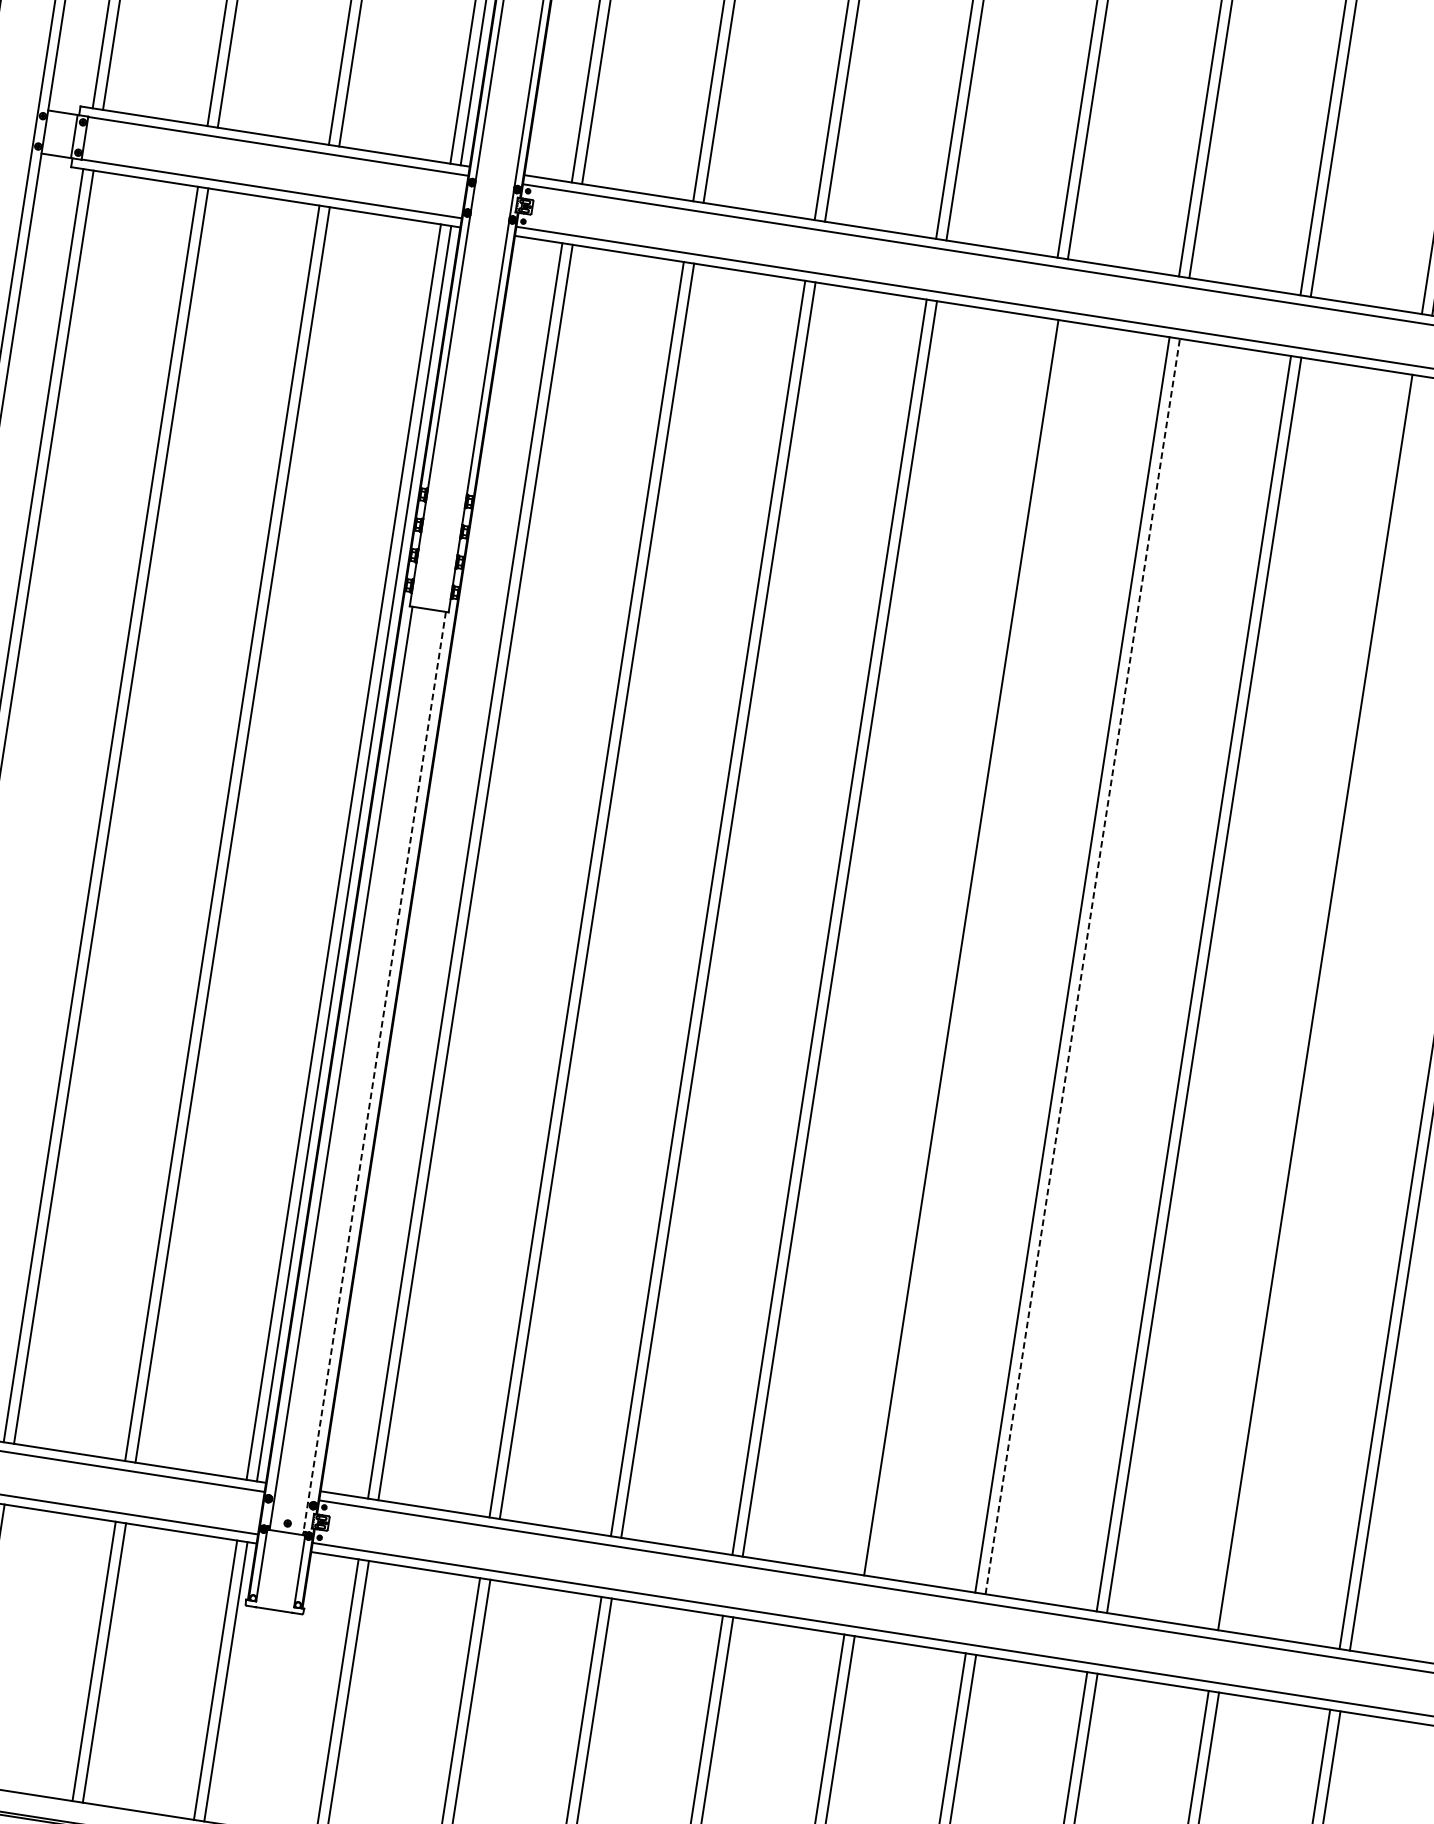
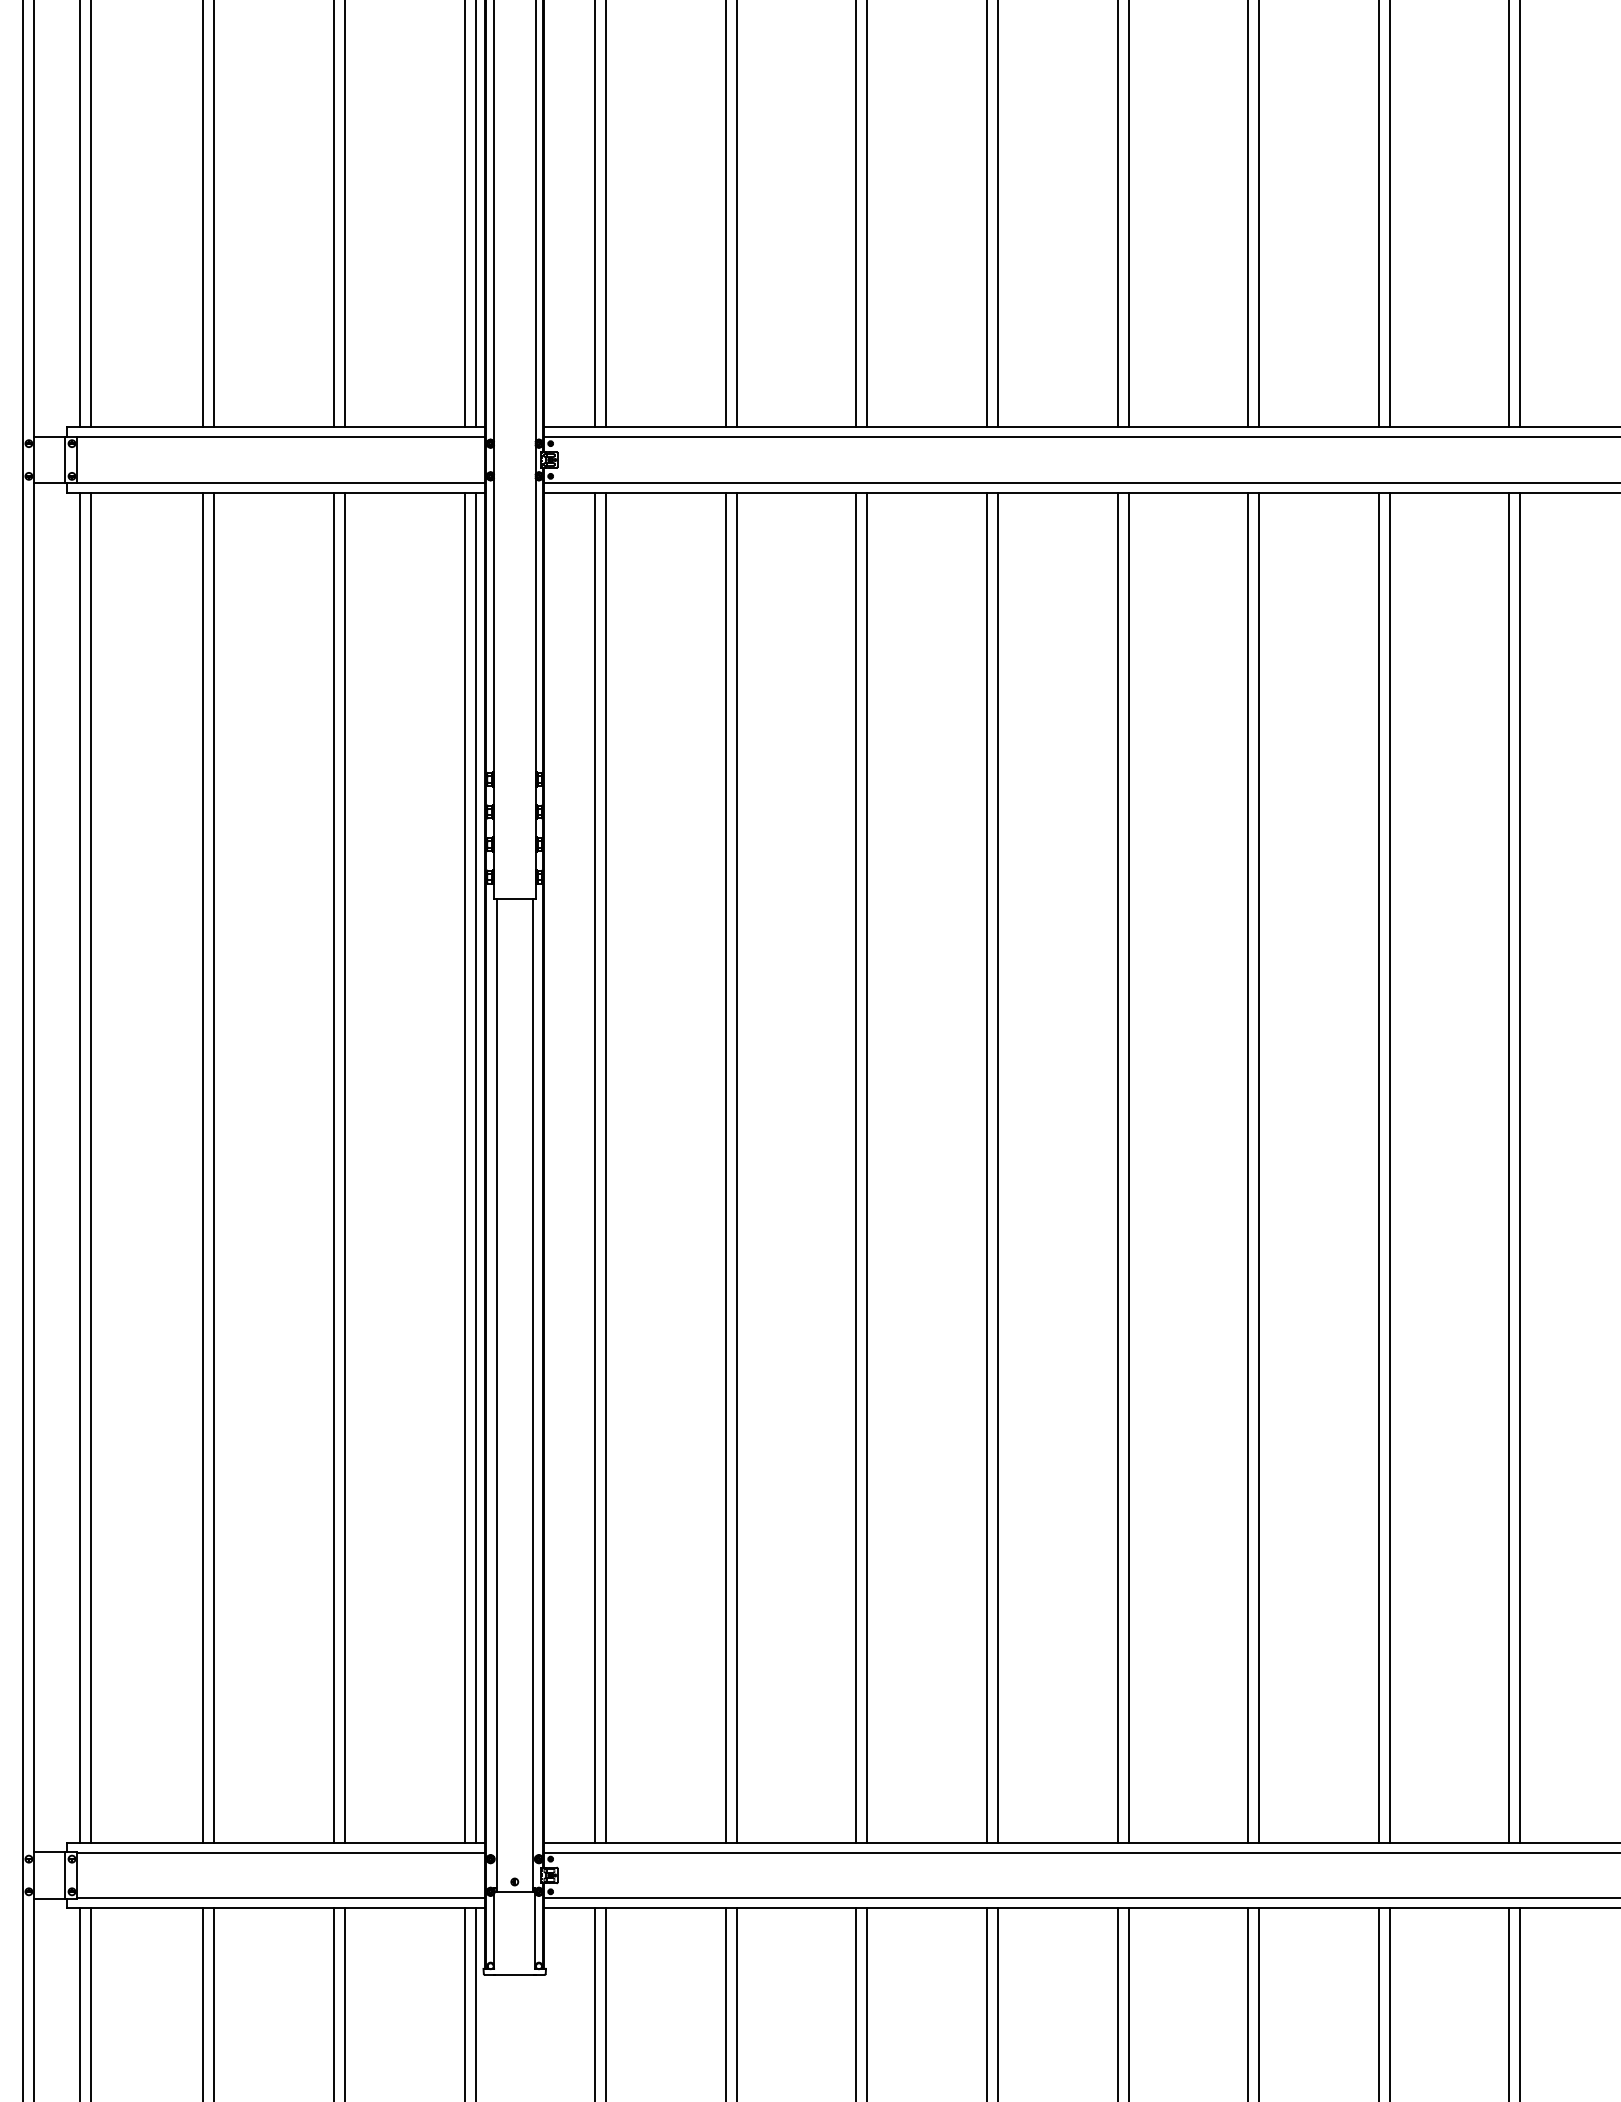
line: (950, 945) -> (1117, 1167), added
line: (1083, 966) -> (1259, 1167), dashed -> solid
line: (1325, 1003) -> (1520, 1167), added
line: (374, 1073) -> (532, 1395), dashed -> solid

